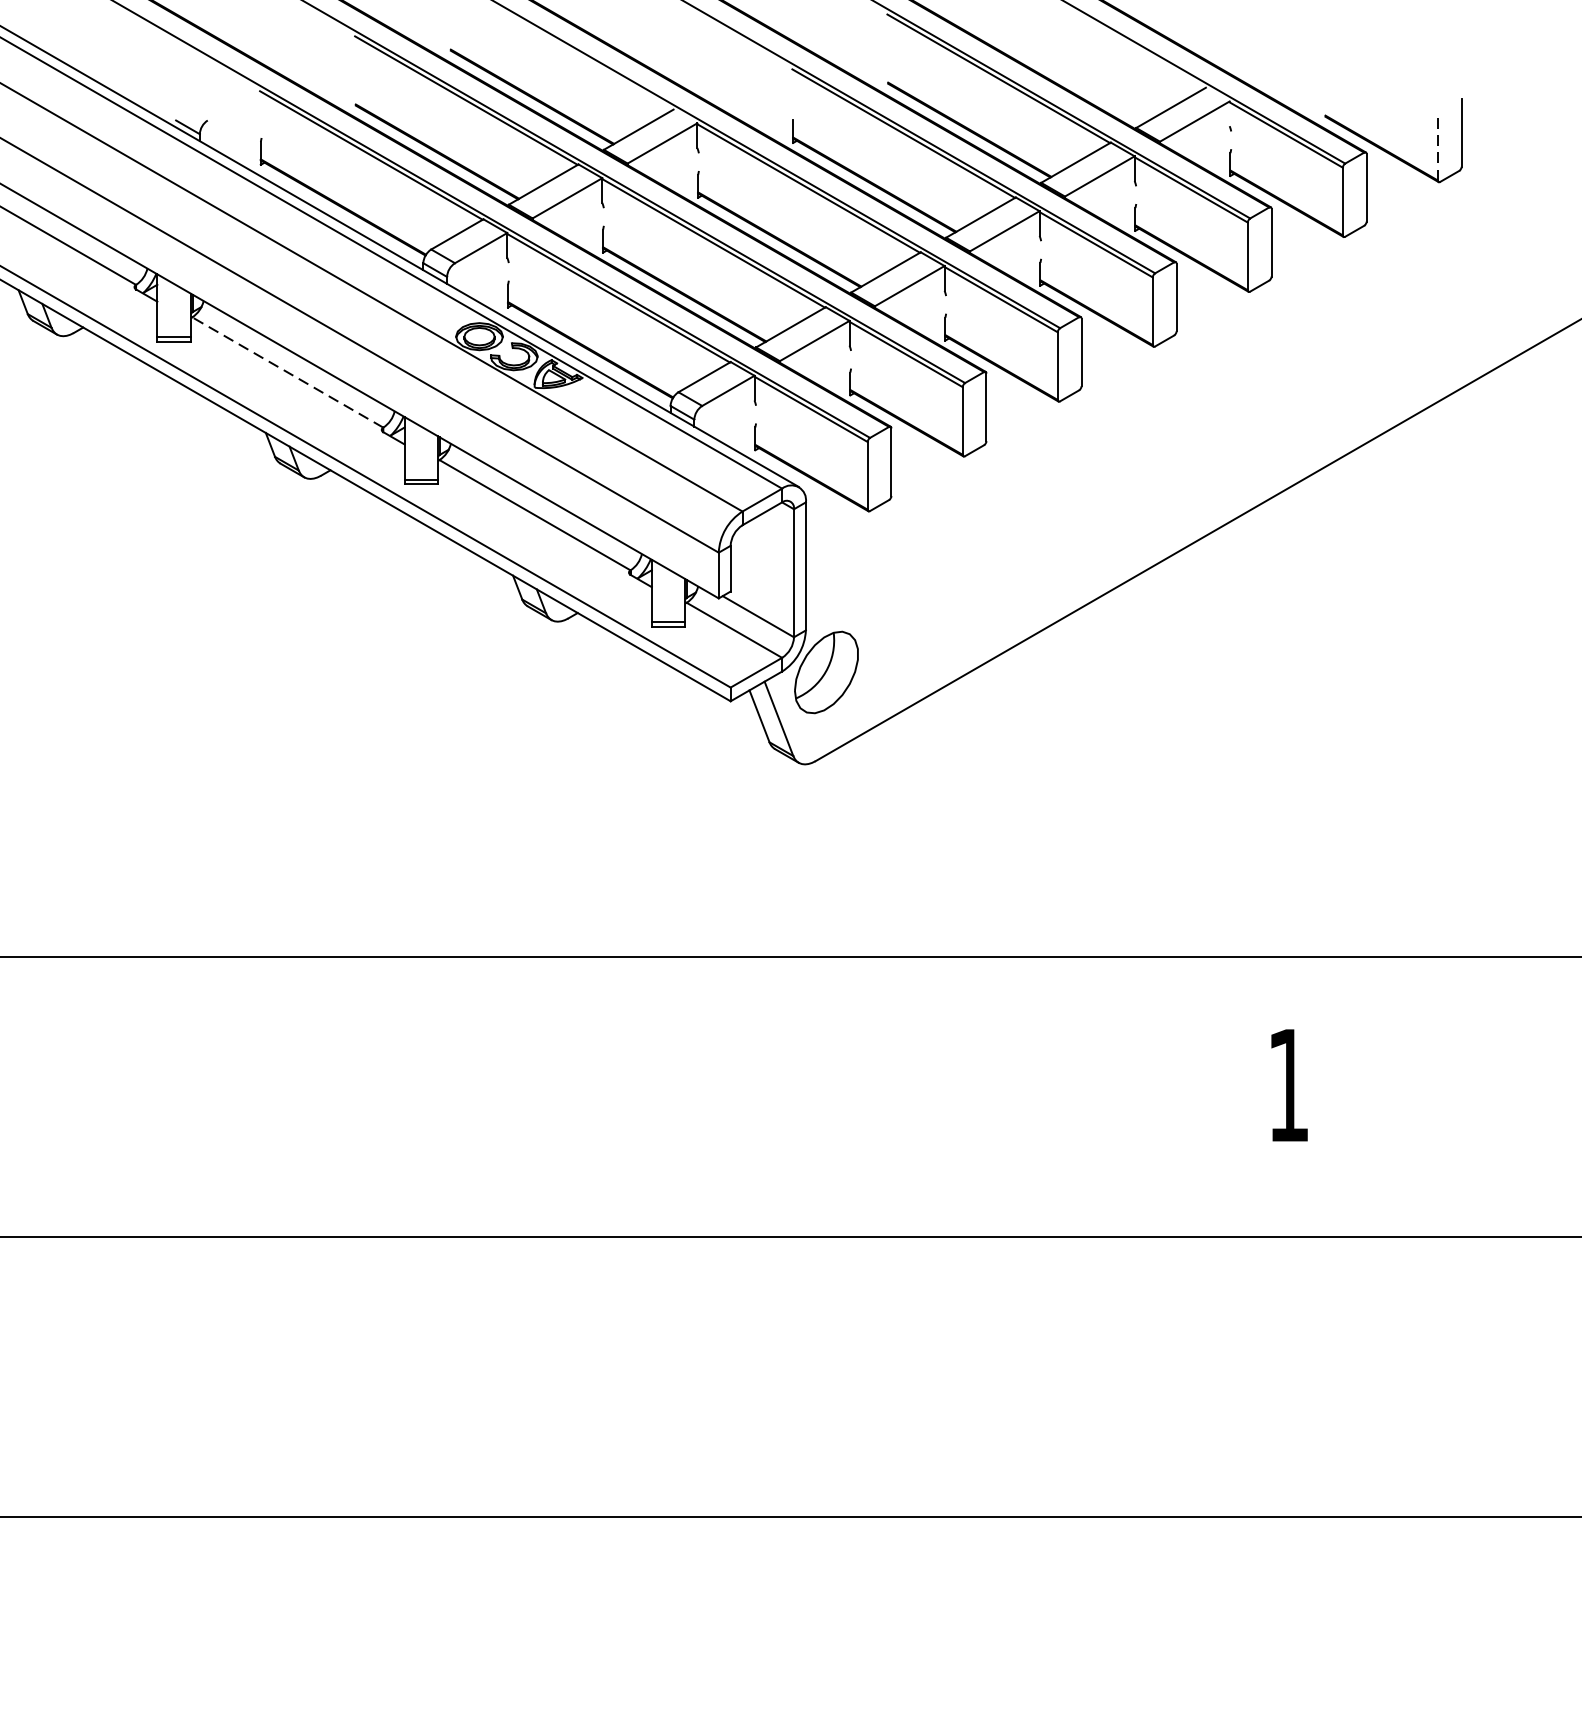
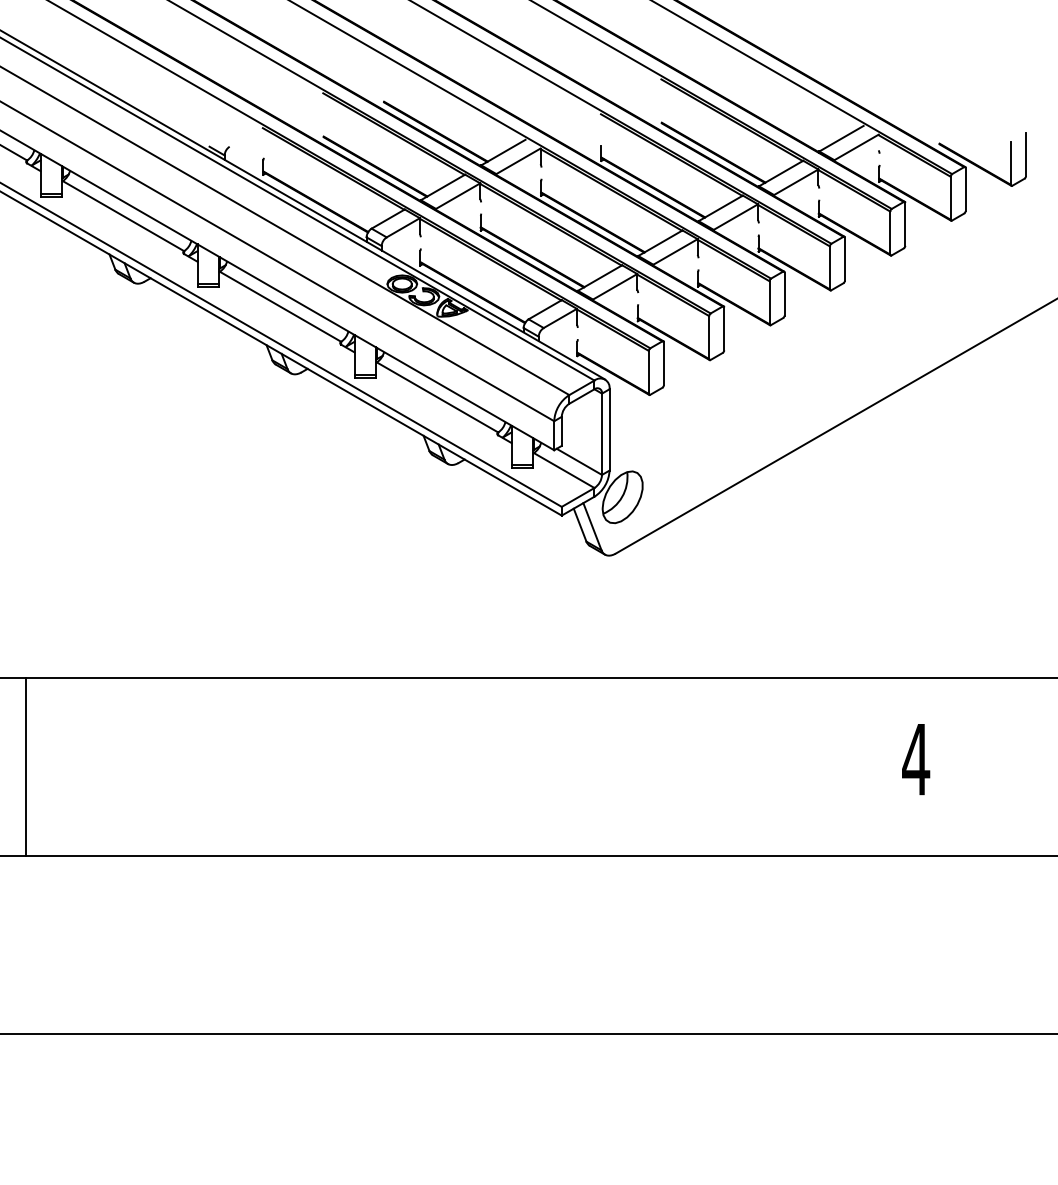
line: (1437, 145) -> (1010, 162), dashed -> solid
line: (287, 372) -> (280, 306), dashed -> solid
text: (1289, 1085) -> (916, 759), 1 -> 4

